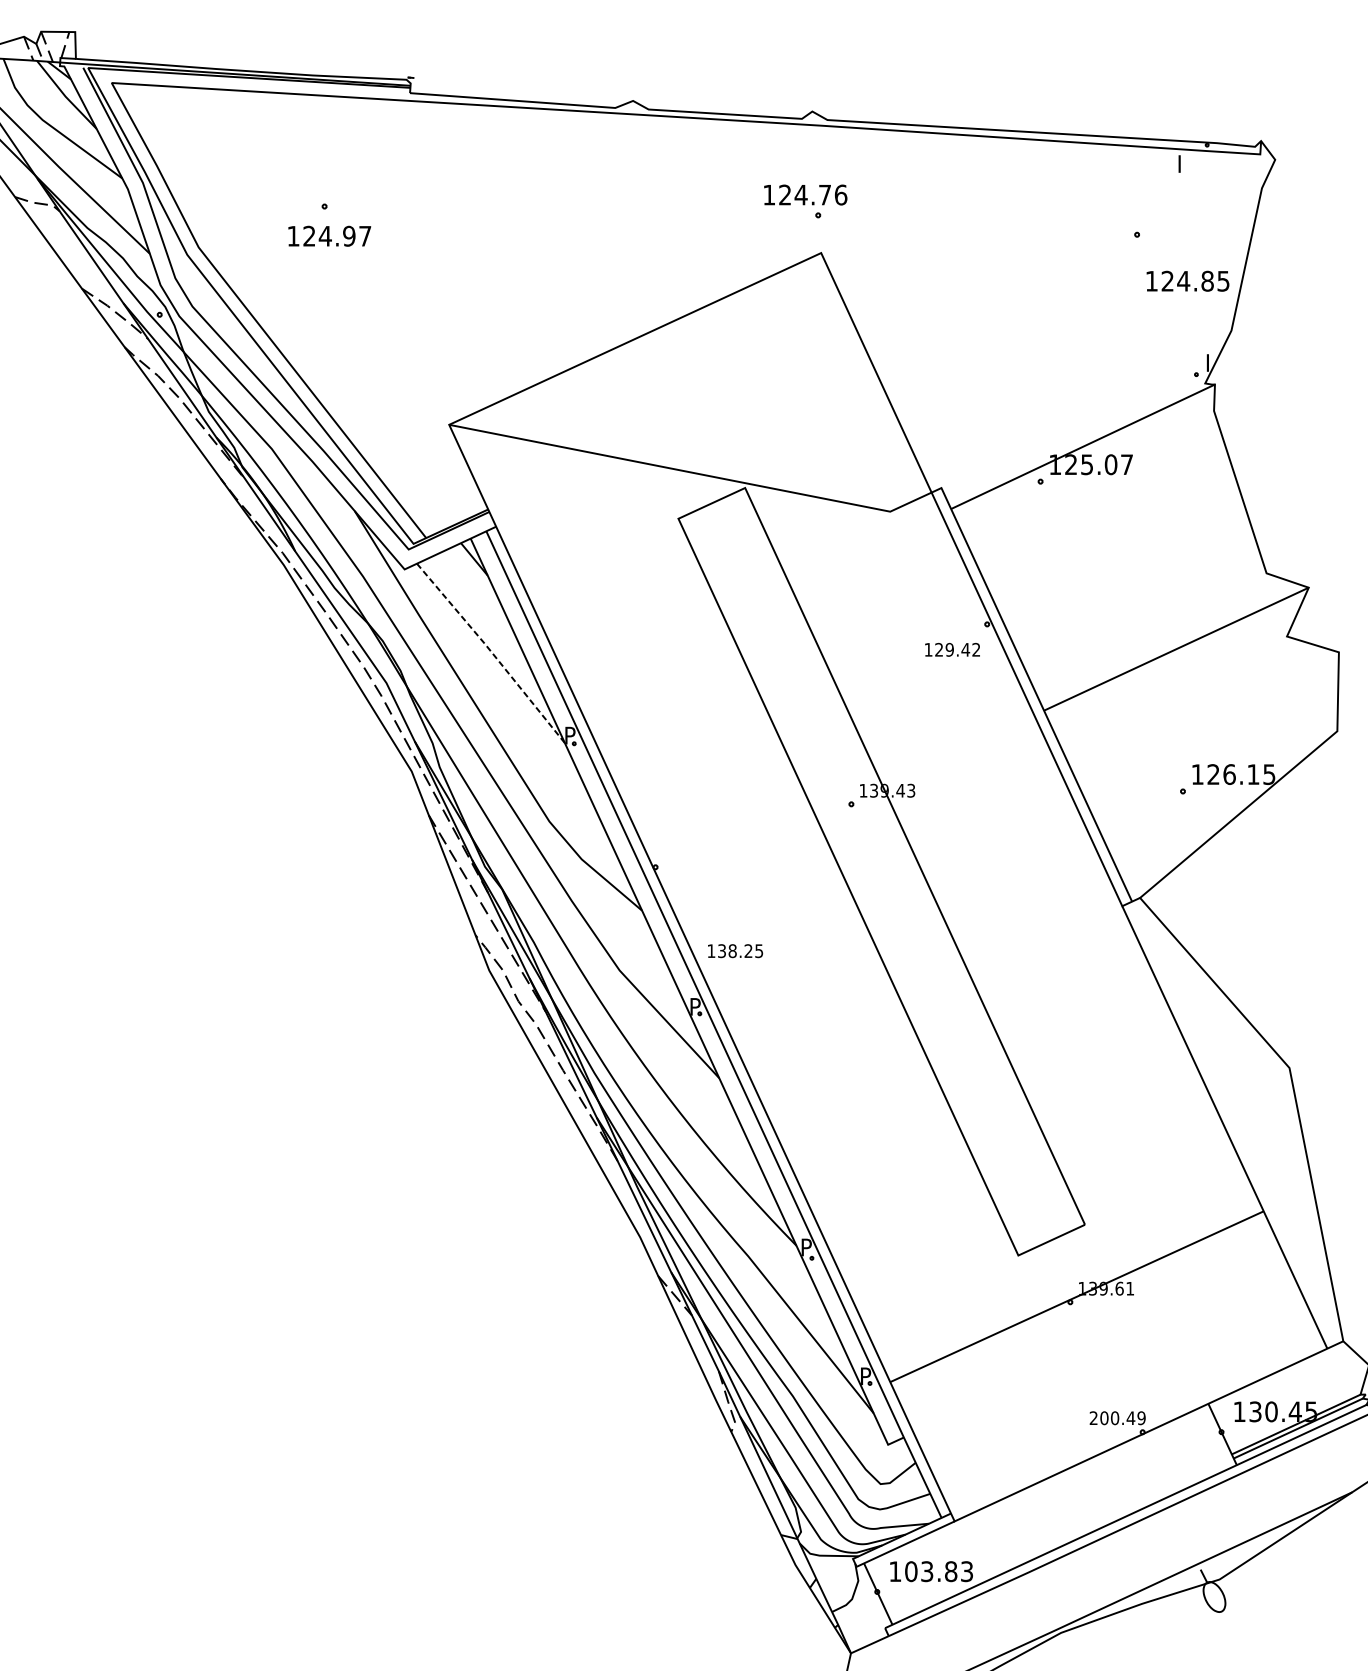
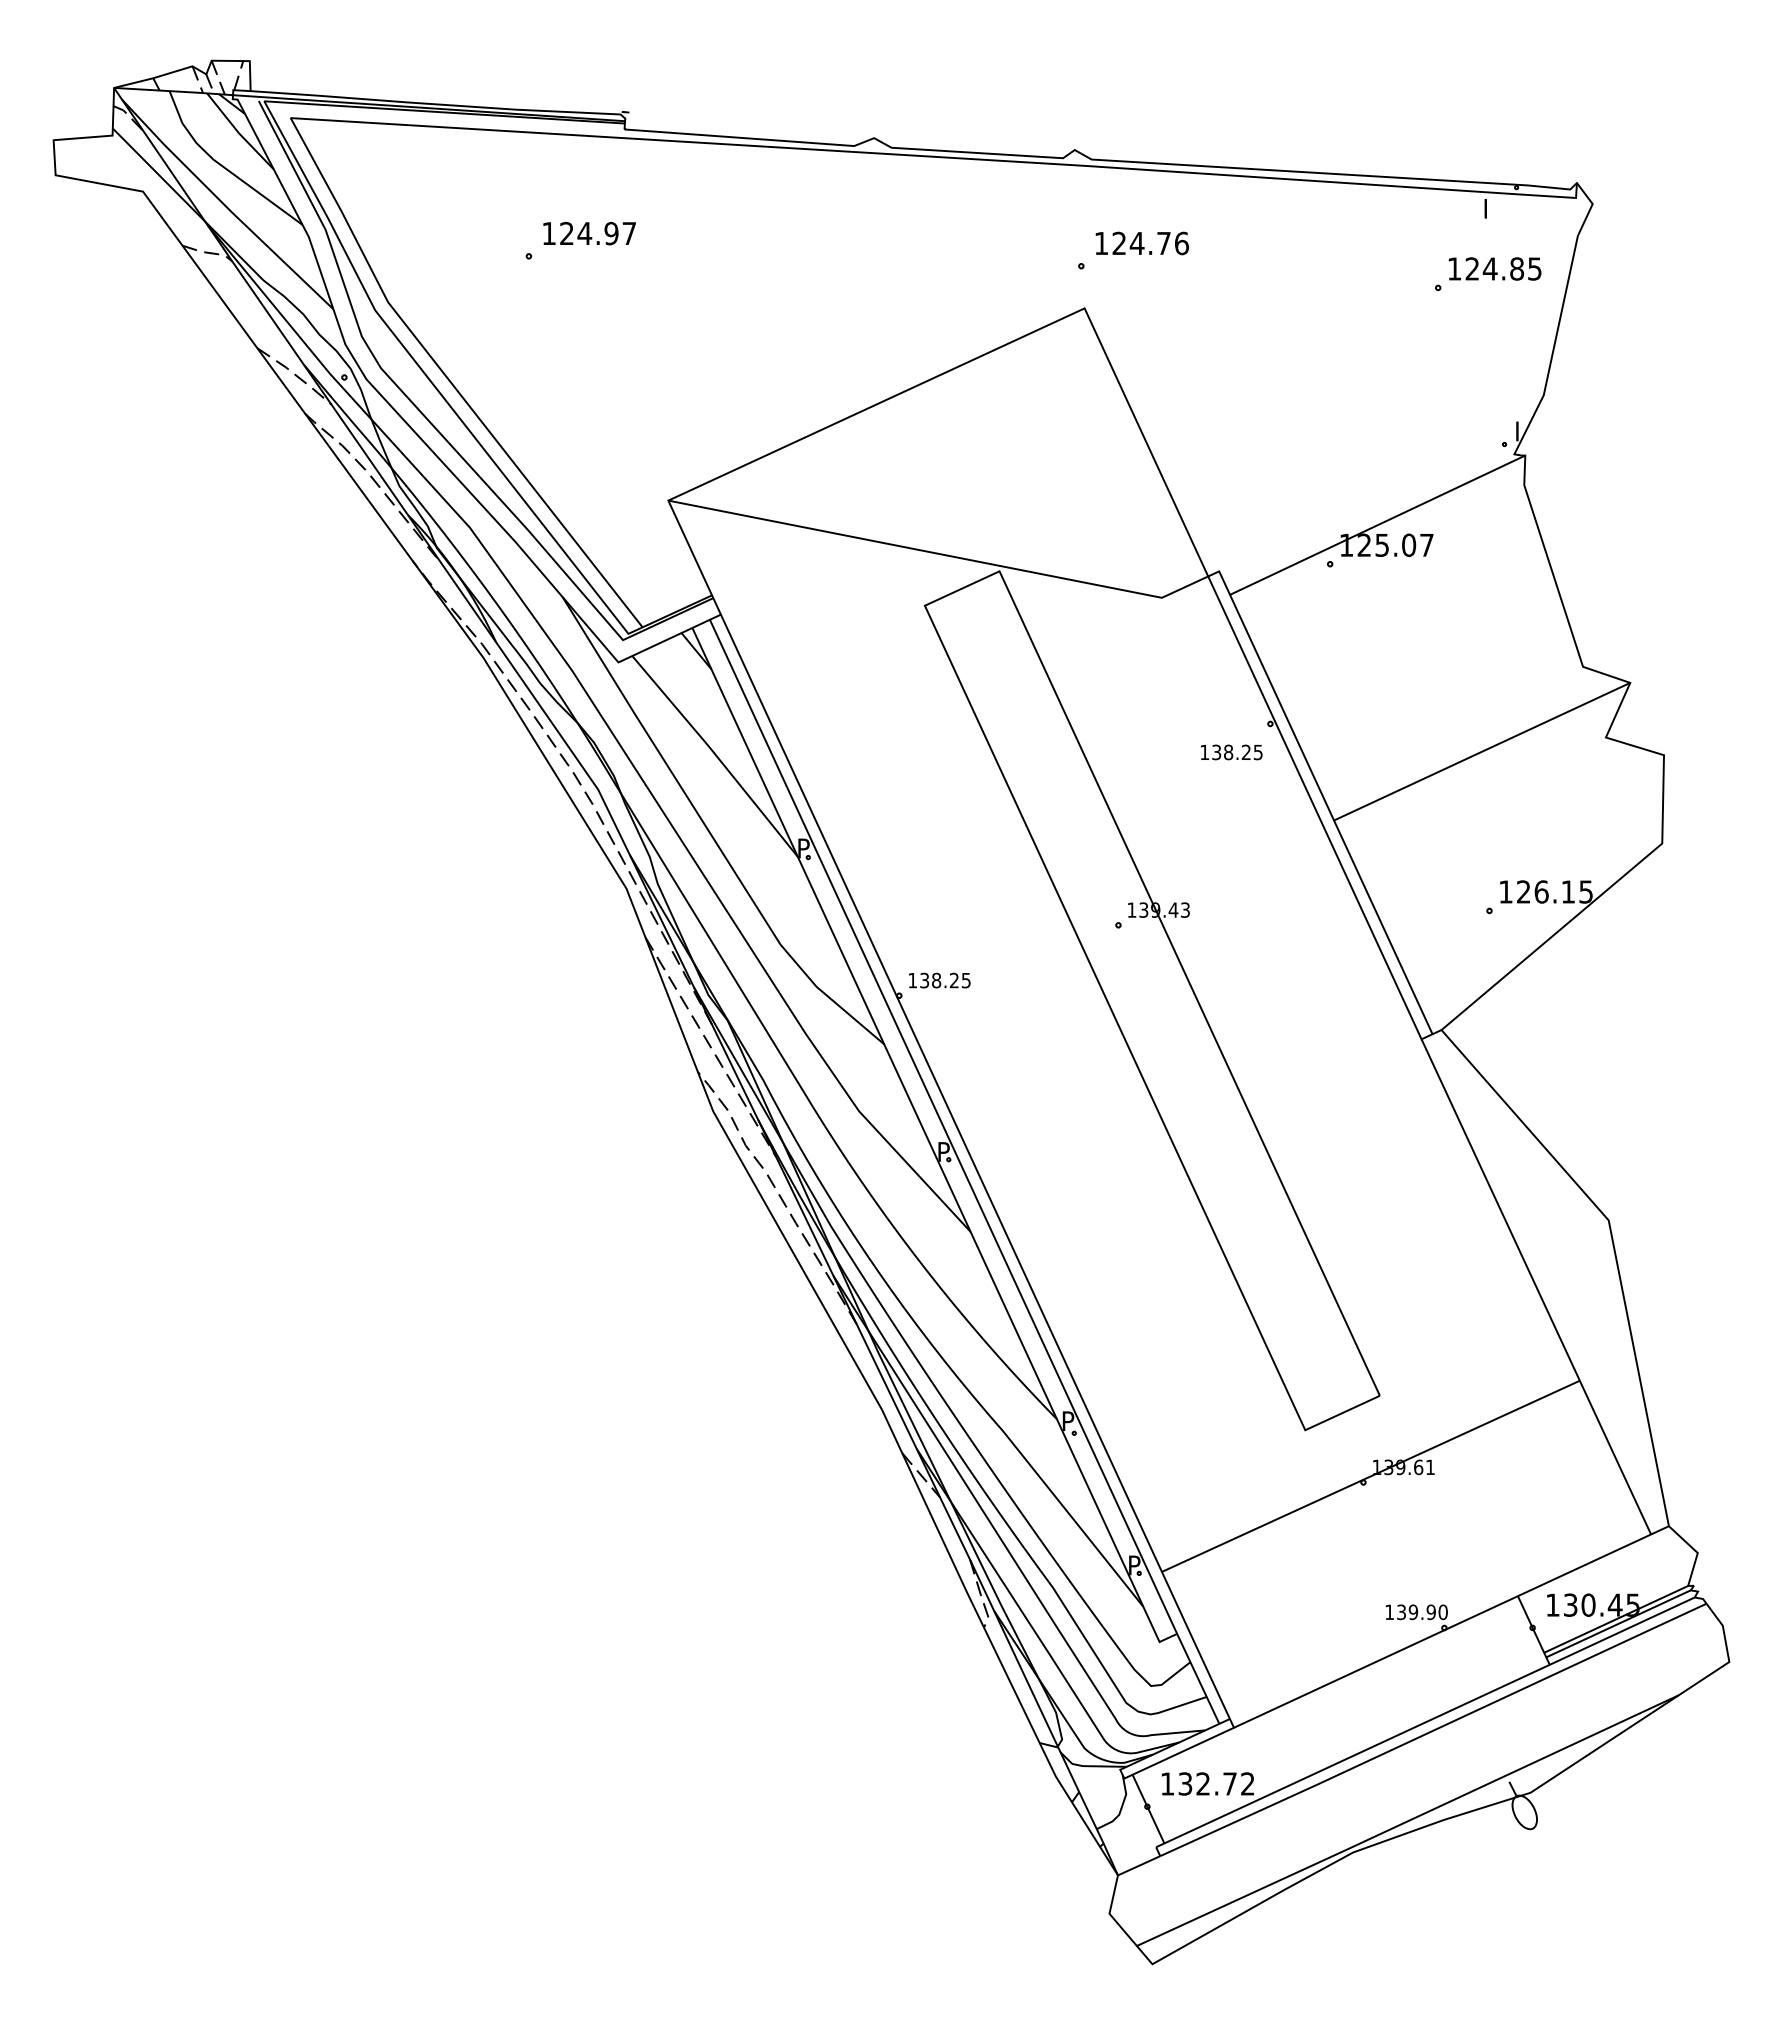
text: (804, 195) -> (1141, 243), moved
text: (329, 236) -> (589, 233), moved
text: (1187, 280) -> (1494, 268), moved
text: (957, 649) -> (1237, 752), 129.42 -> 138.25
line: (492, 652) -> (716, 755), dashed -> solid
text: (735, 951) -> (939, 980), moved
text: (1117, 1418) -> (1416, 1612), 200.49 -> 139.90
text: (939, 1571) -> (1216, 1783), 103.83 -> 132.72

